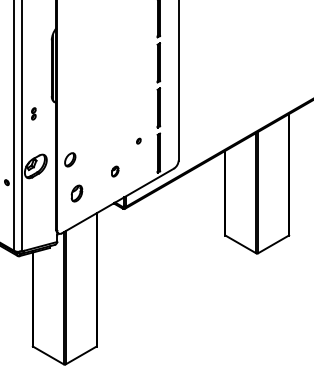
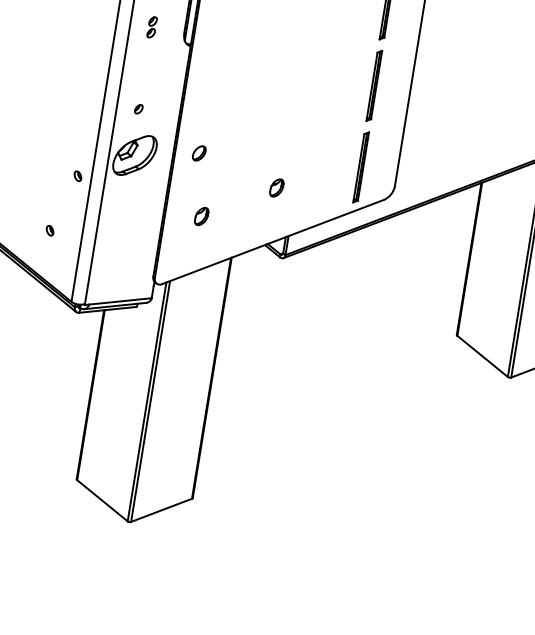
part: (33, 113) -> (151, 26), moved
part: (138, 140) -> (138, 107), moved
part: (70, 159) -> (199, 153), size x0.62
part: (77, 193) -> (202, 216), size x0.62

